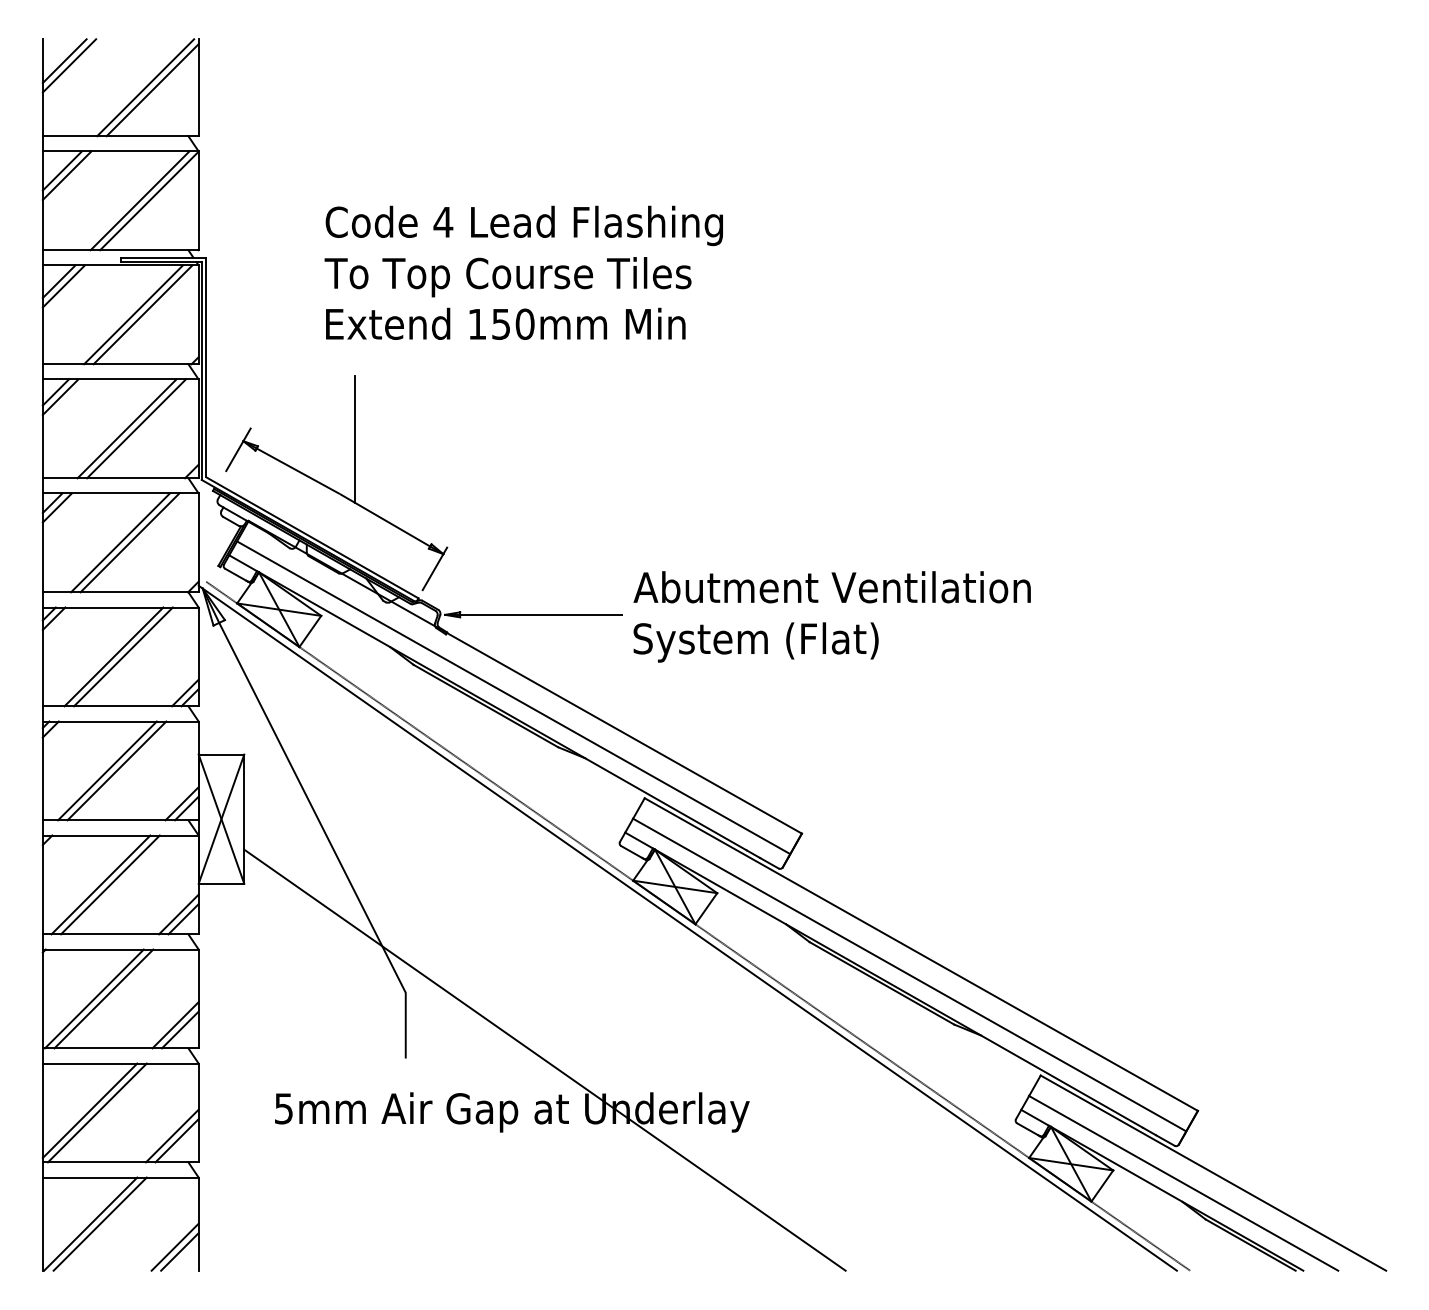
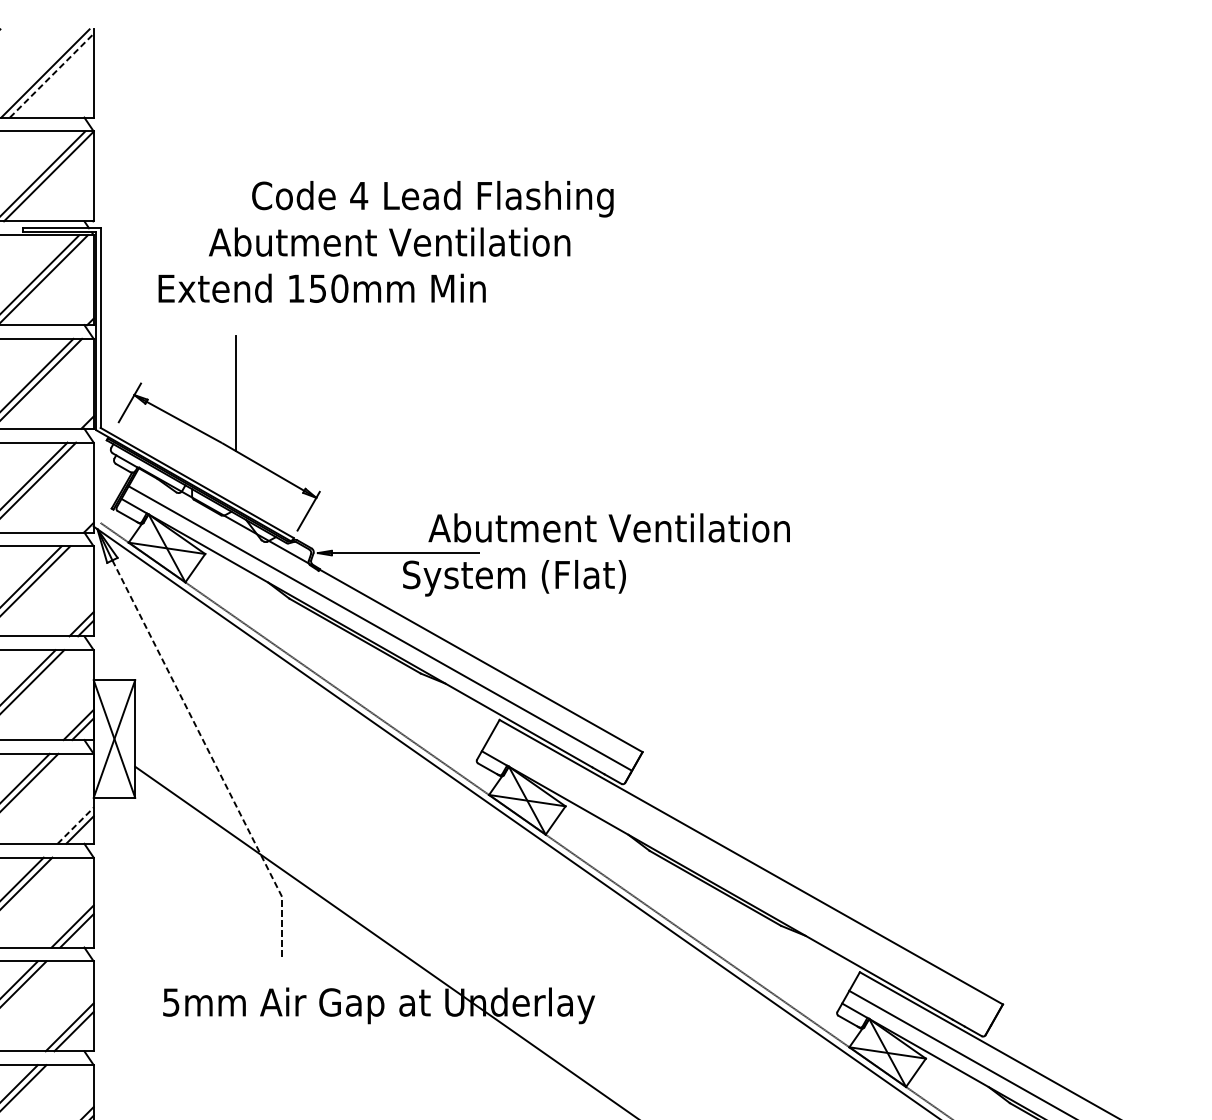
line: (153, 89) -> (52, 75), solid -> dashed
text: (523, 225) -> (432, 198), moved
text: (523, 277) -> (389, 246), To Top Course Tiles -> Abutment Ventilation
text: (505, 323) -> (321, 287), moved
text: (831, 587) -> (608, 528), moved
text: (755, 642) -> (513, 578), moved
line: (327, 837) -> (210, 755), solid -> dashed
line: (179, 914) -> (76, 825), solid -> dashed
line: (909, 974) -> (740, 880), removed

